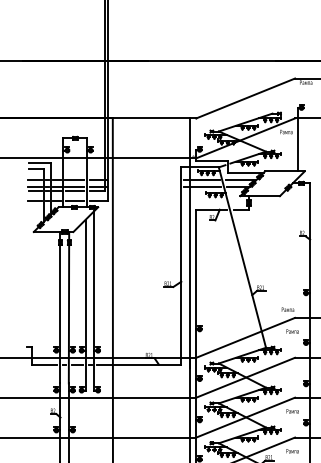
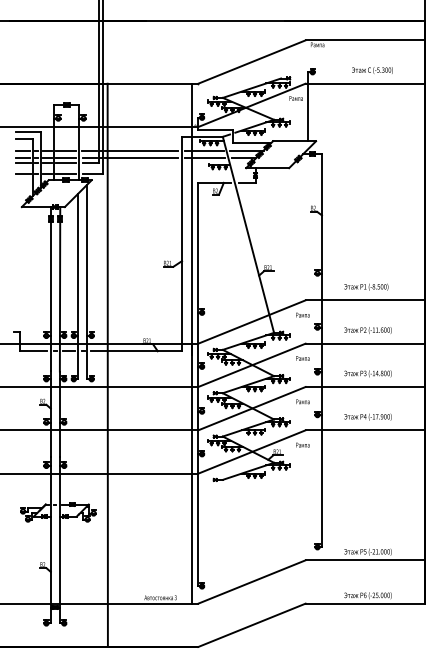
line: (143, 179) -> (141, 150), added
line: (143, 186) -> (141, 157), added
text: (287, 309) -> (302, 358), moved

